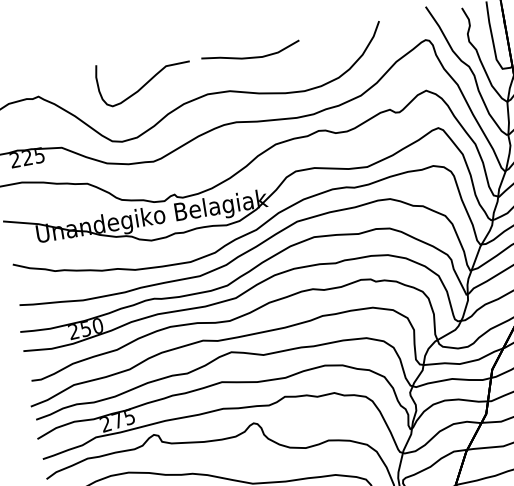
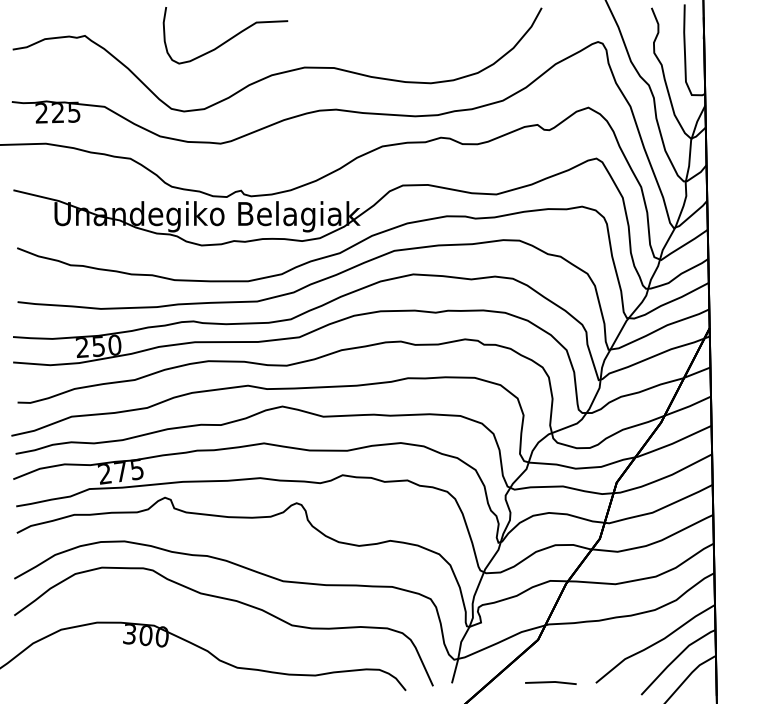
curve: (251, 57) -> (368, 28), removed

